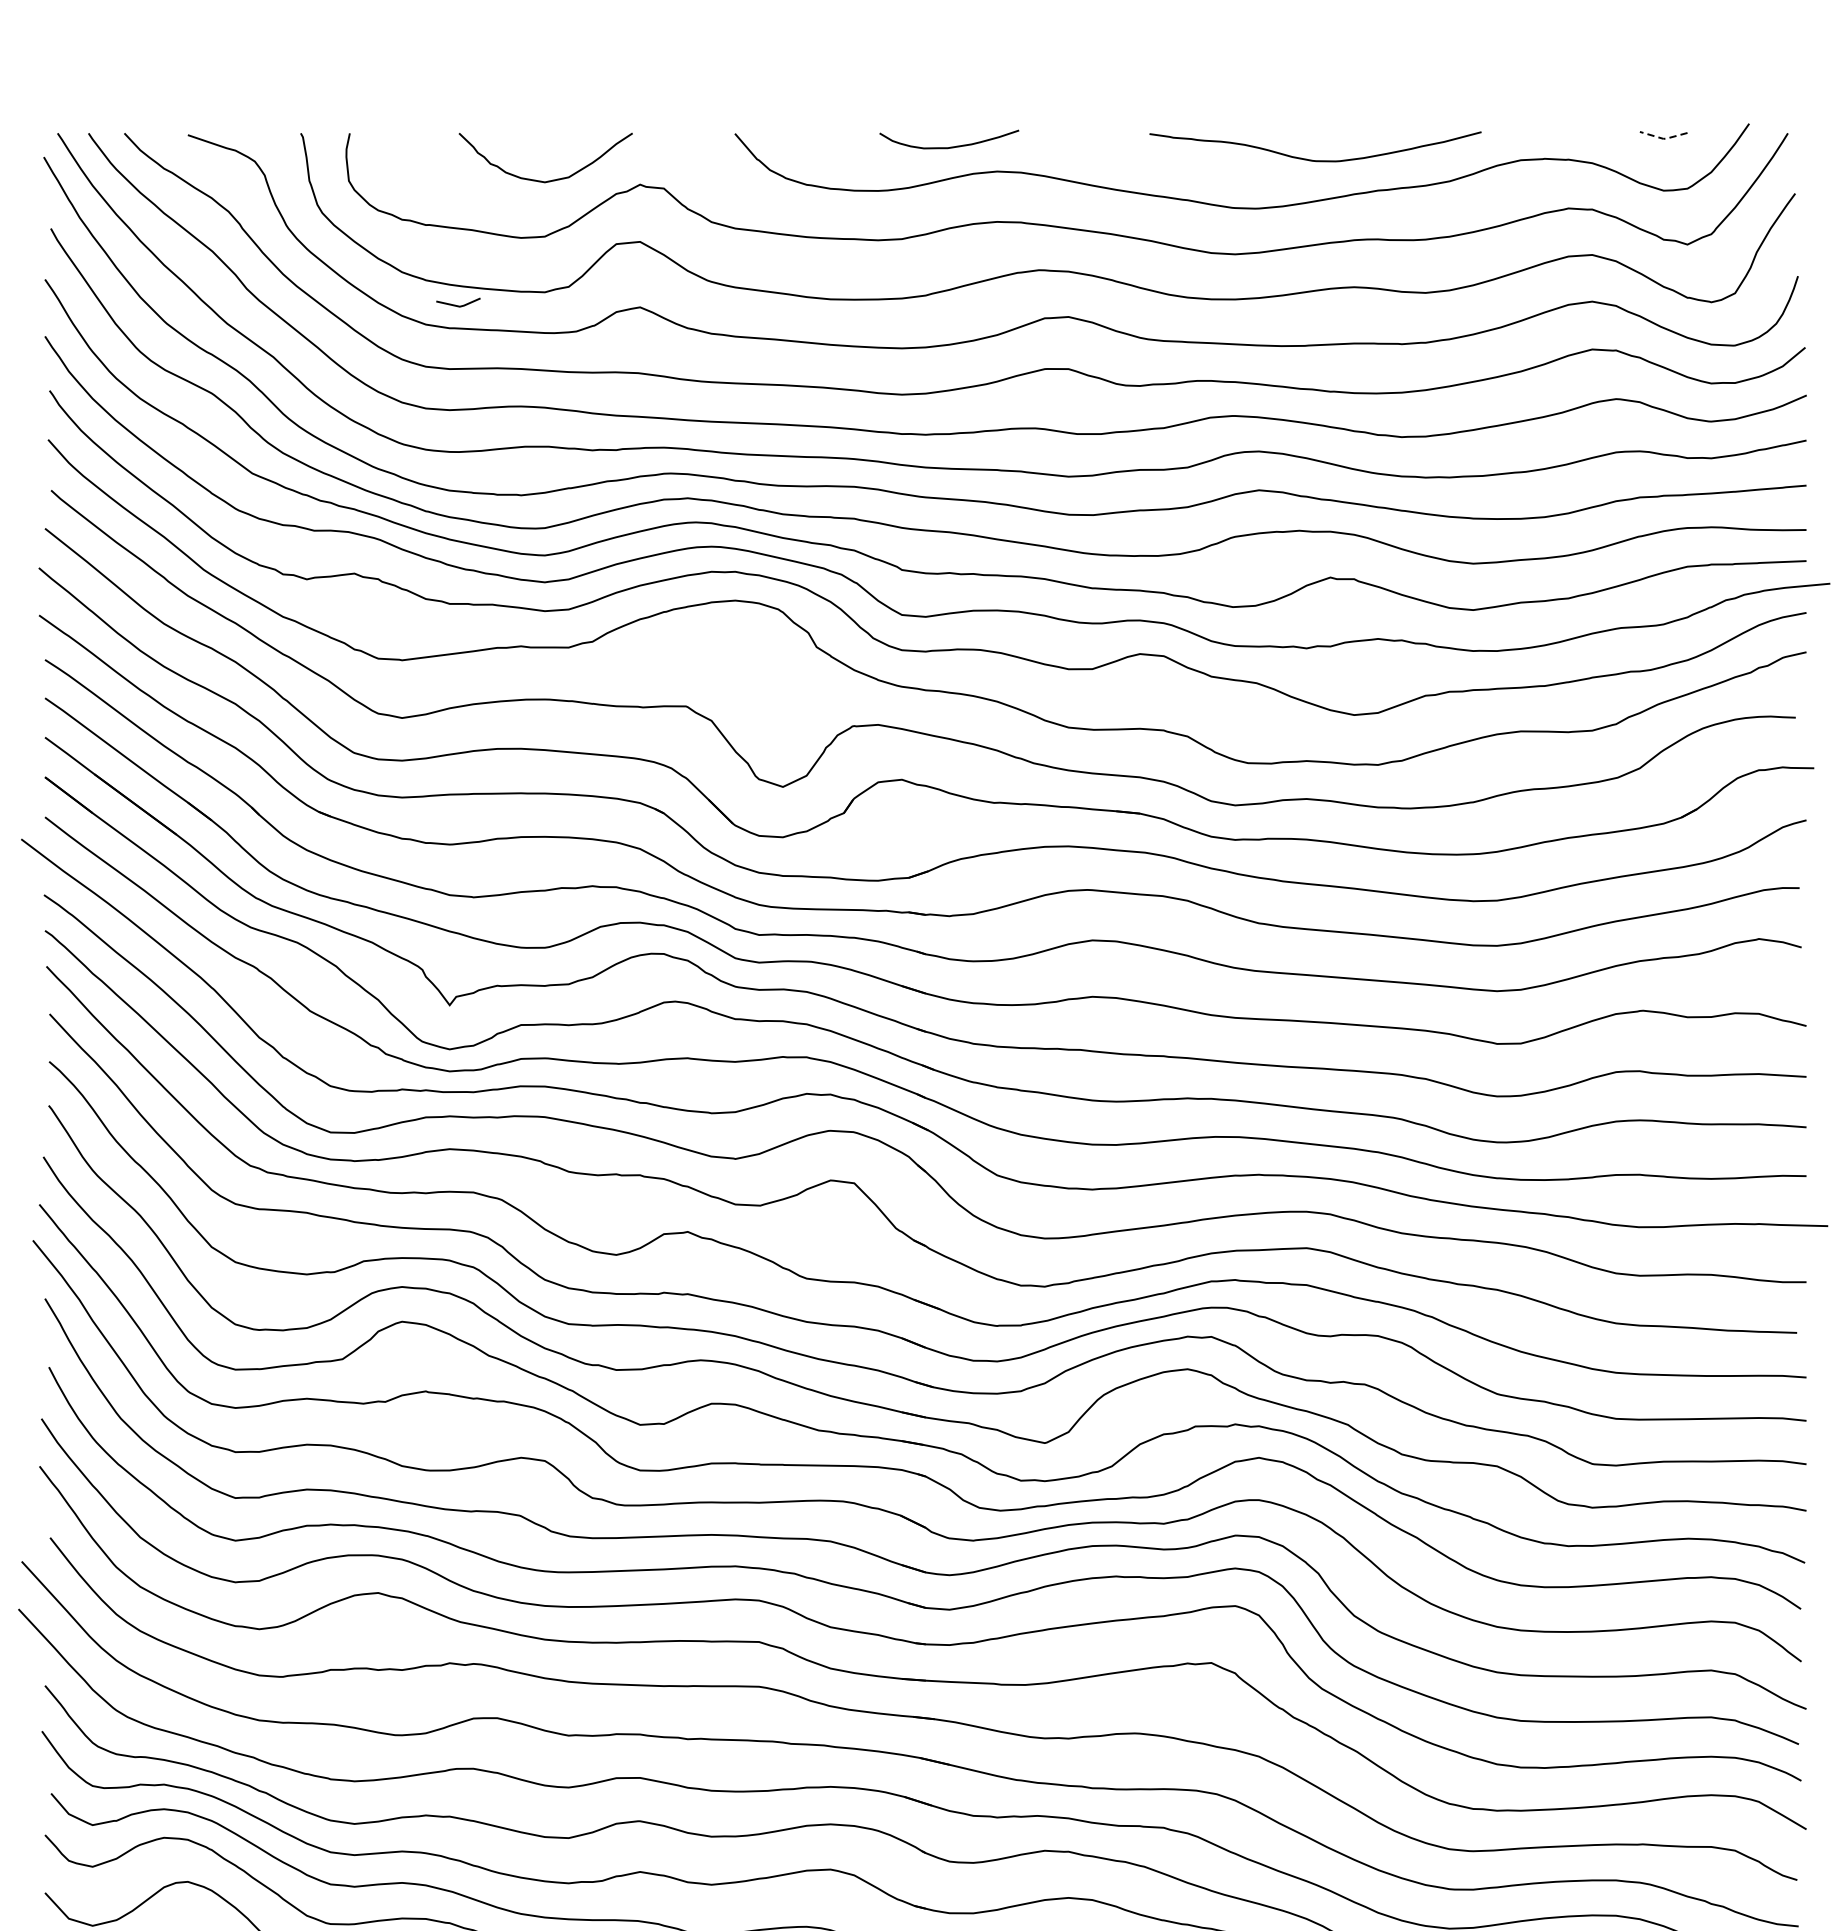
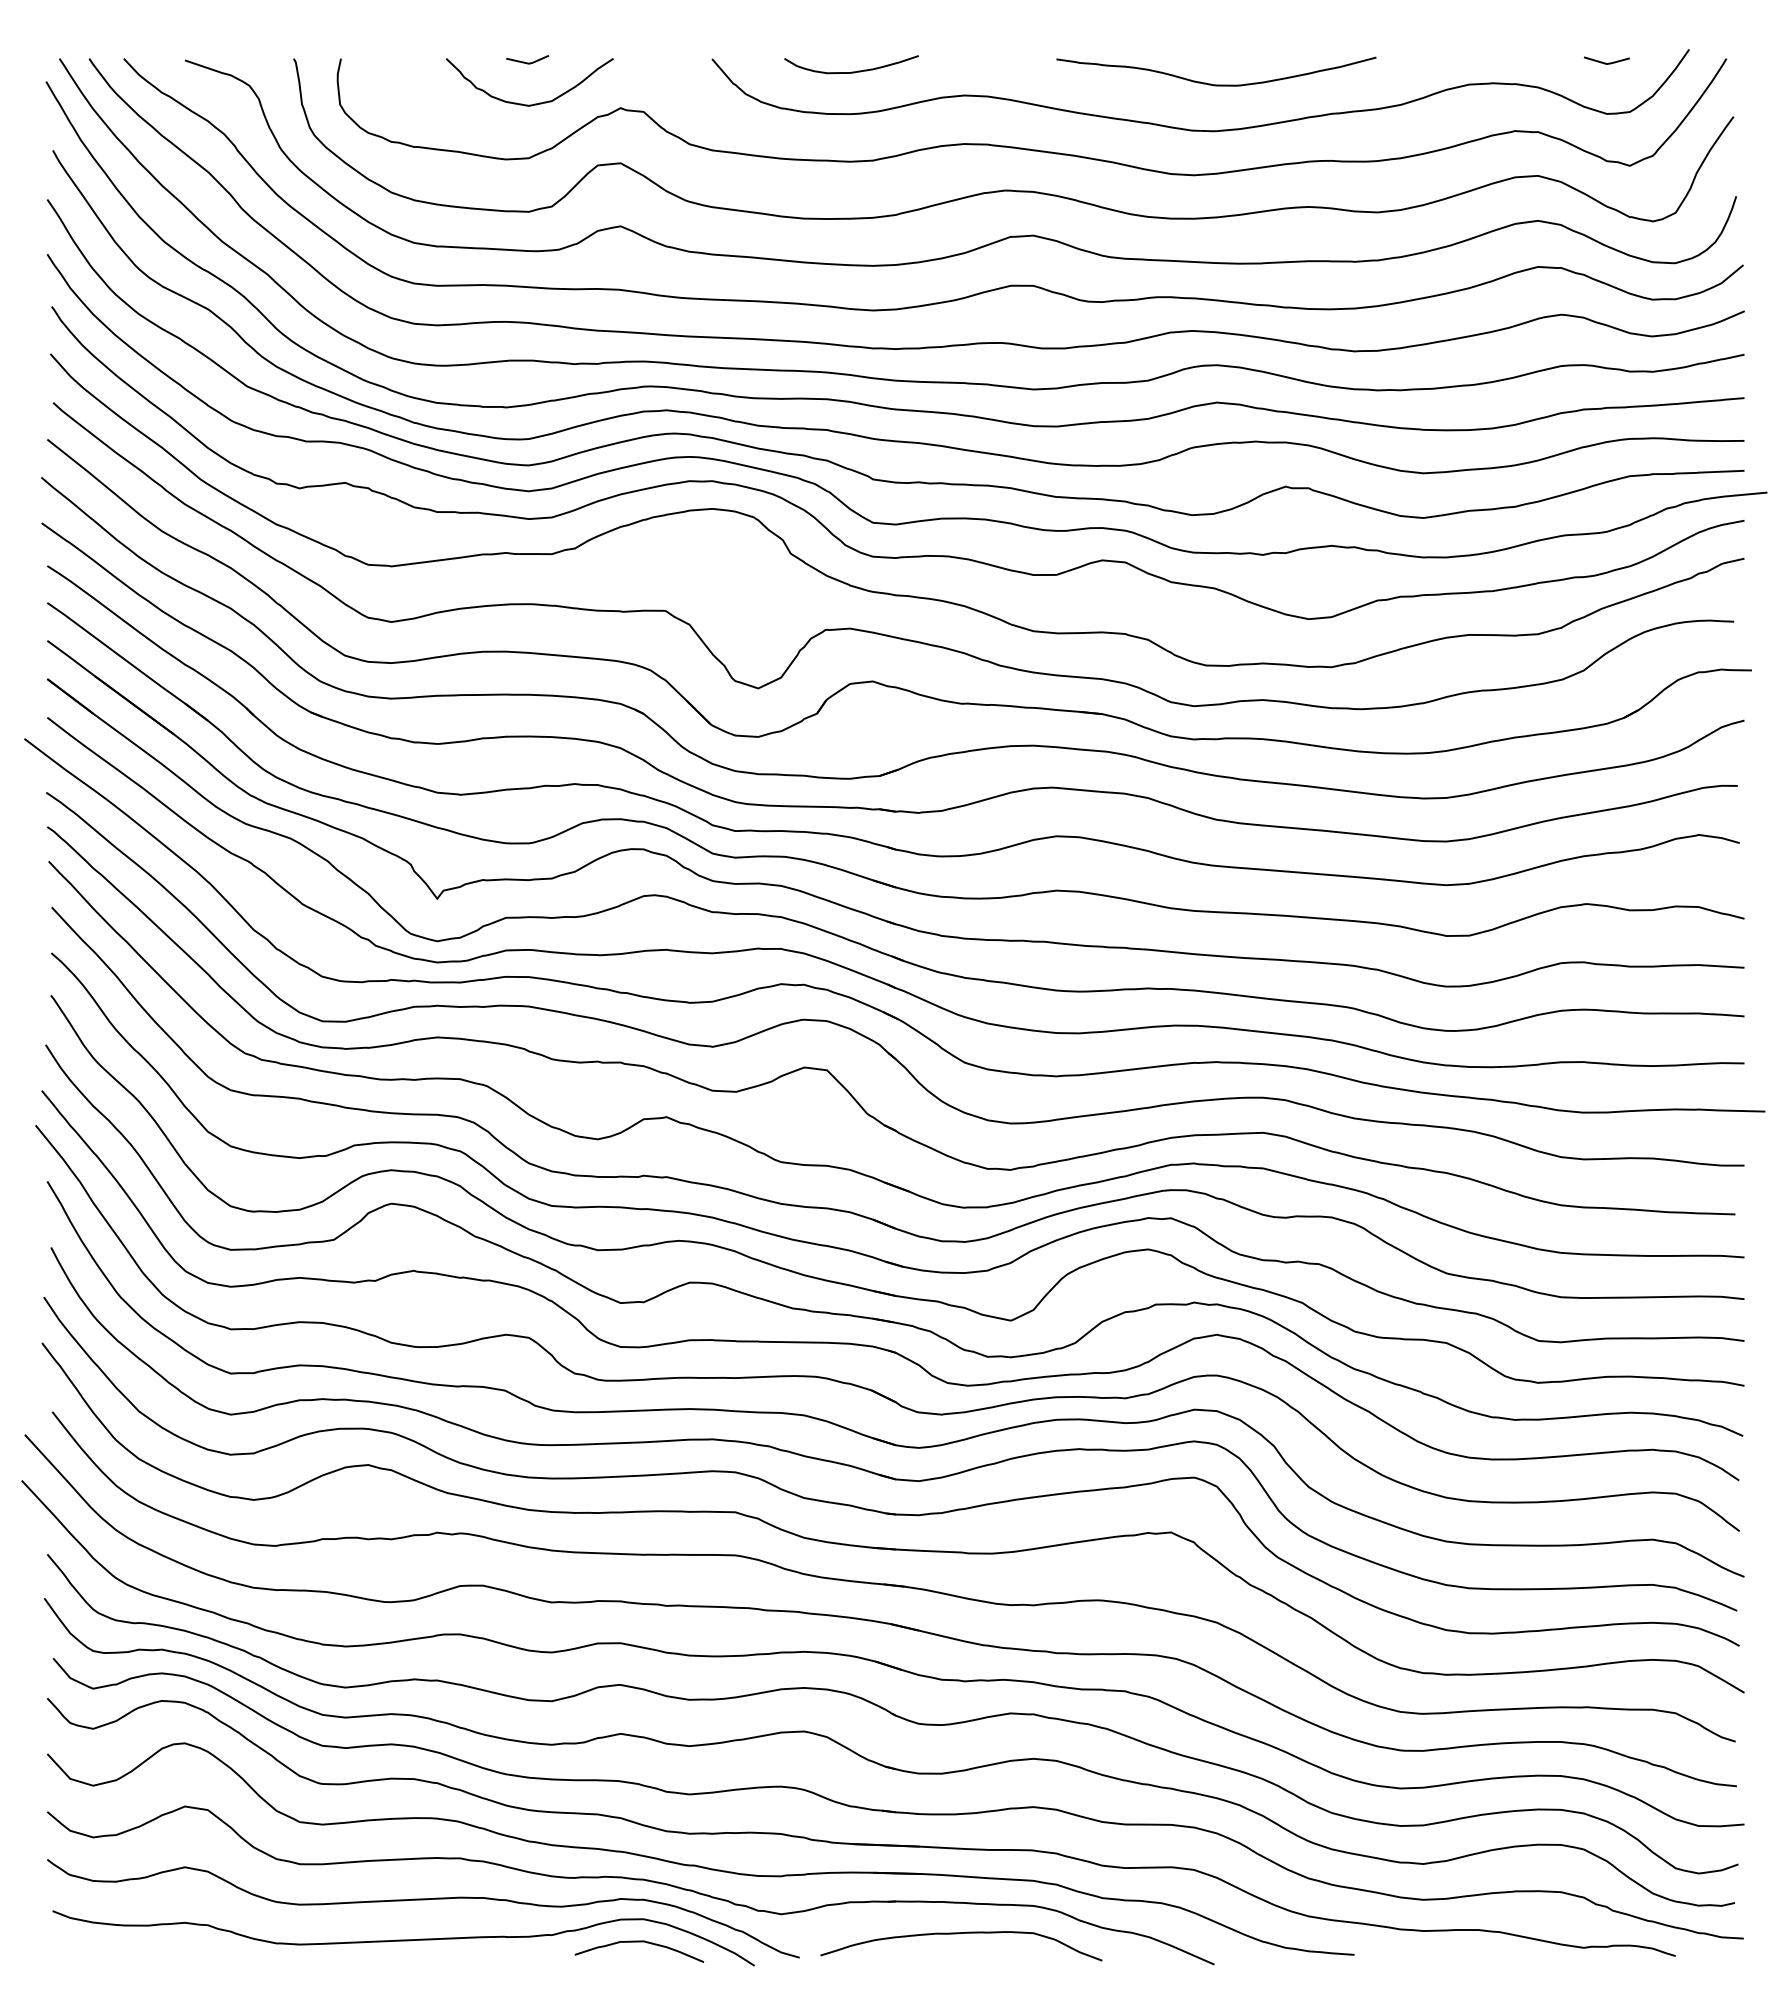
line: (1663, 139) -> (1606, 64), dashed -> solid
curve: (949, 146) -> (851, 71), moved
curve: (1310, 159) -> (1211, 83), moved
line: (458, 305) -> (527, 62), moved

